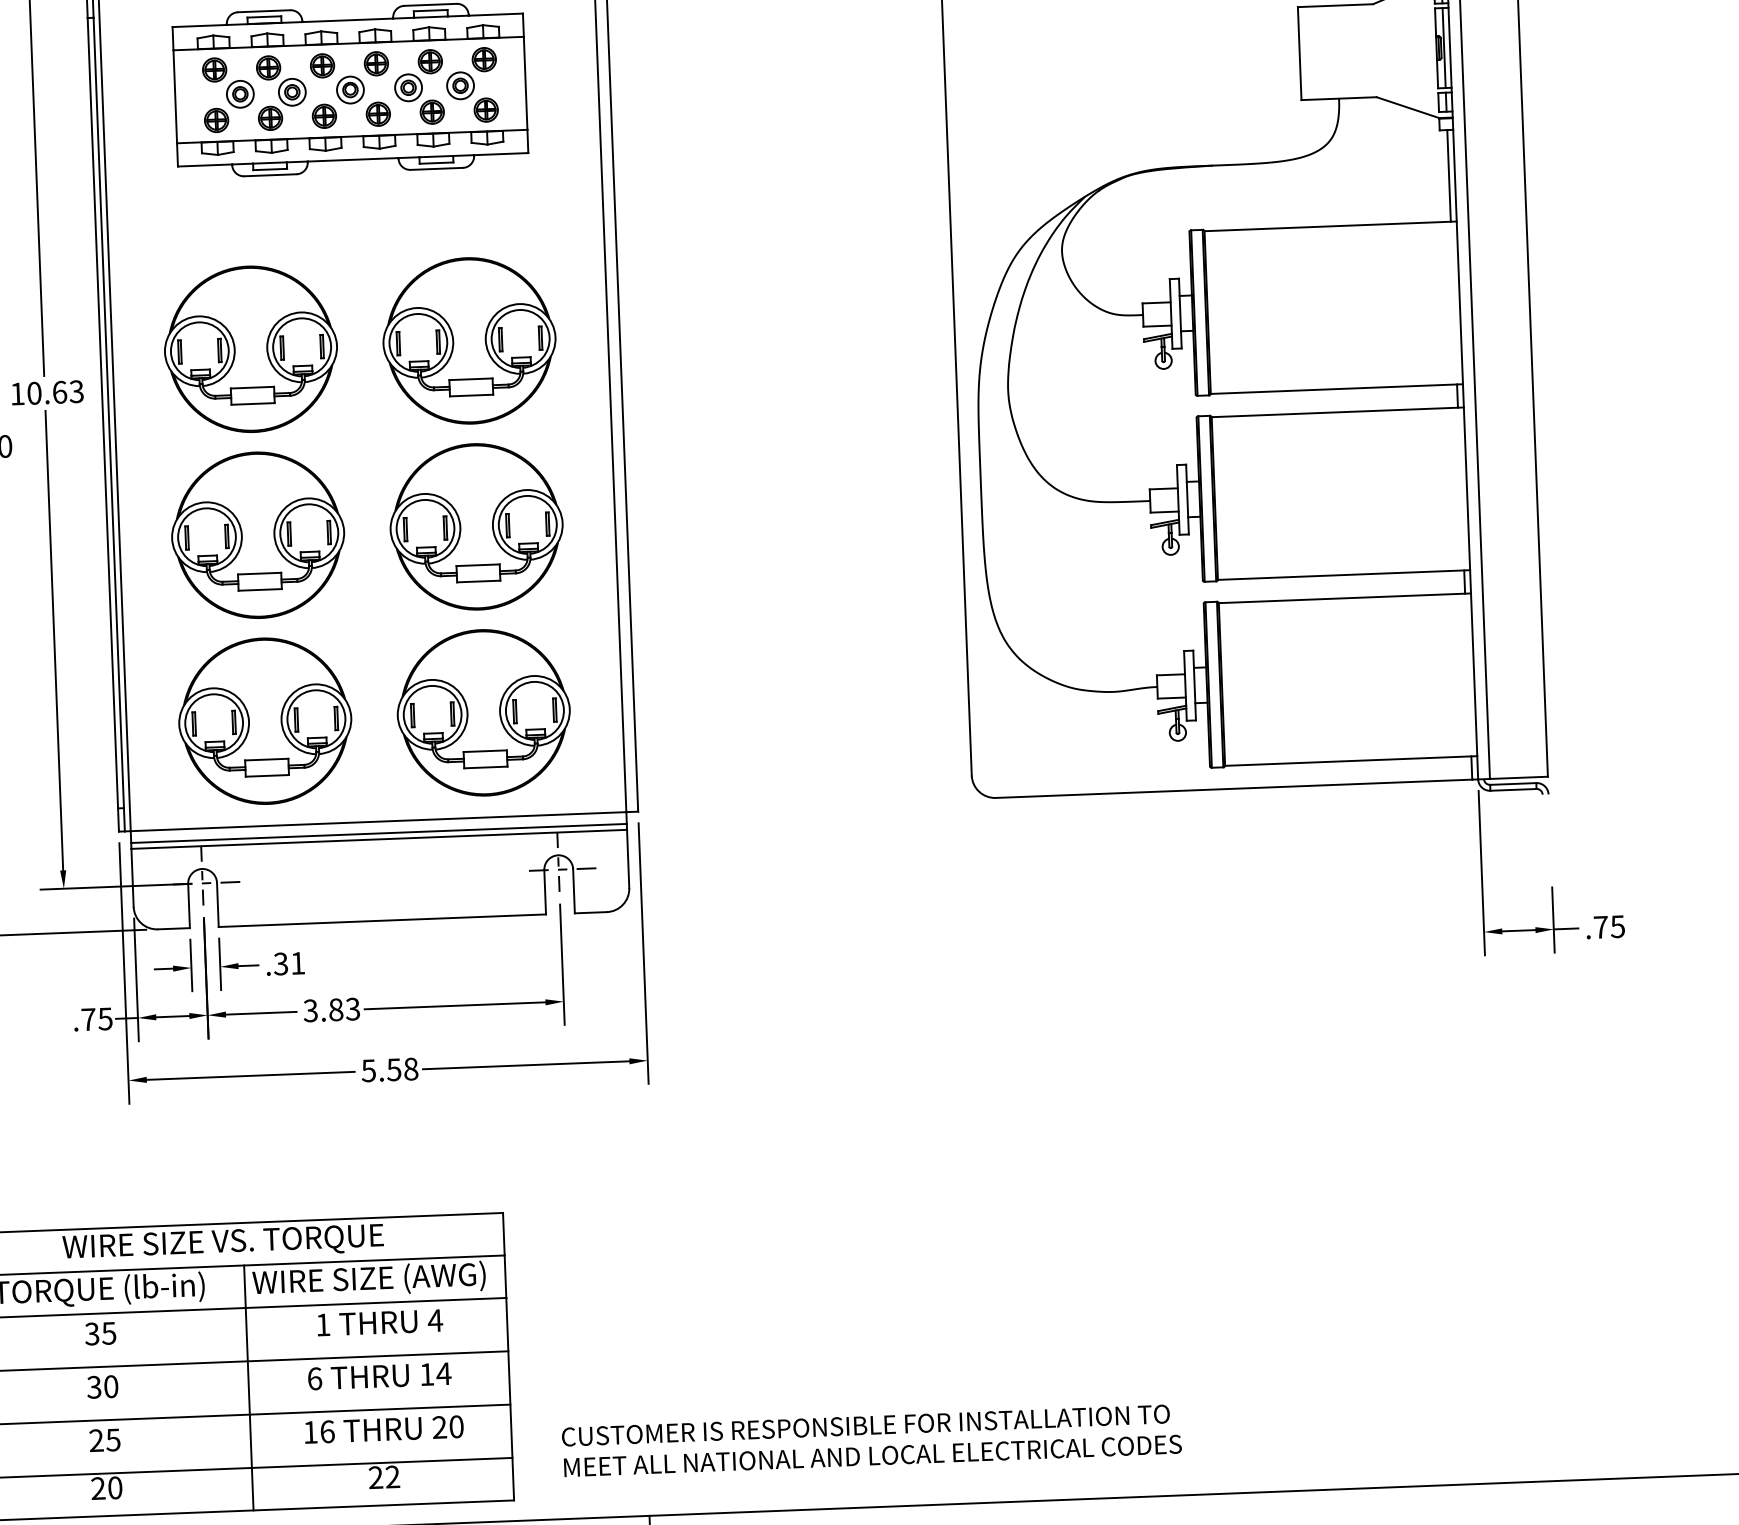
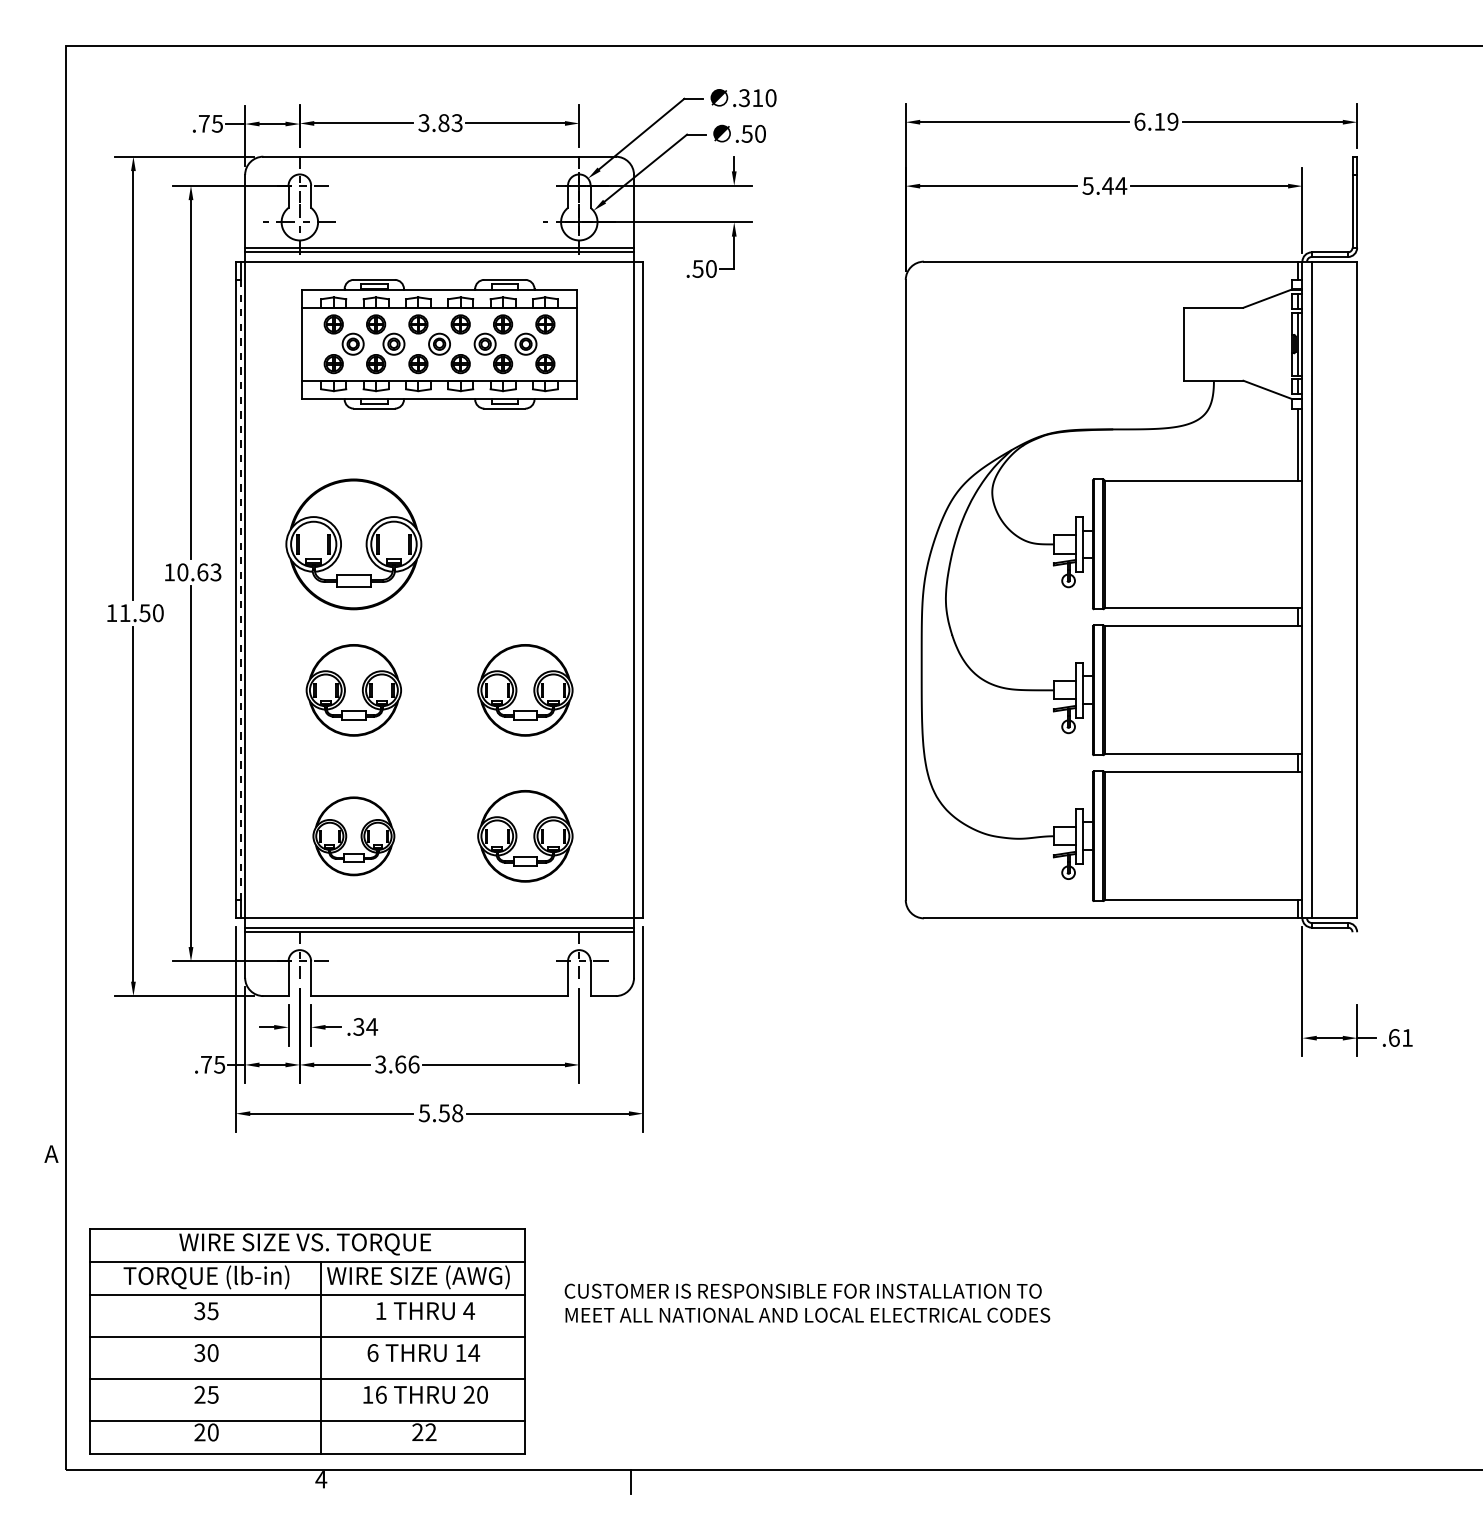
part: (469, 341) -> (525, 544), removed
line: (108, 413) -> (240, 590), solid -> dashed
part: (476, 527) -> (525, 690), size x0.7
part: (257, 535) -> (353, 690), size x0.7
part: (484, 713) -> (525, 836), size x0.7
part: (264, 721) -> (353, 836), size x0.6
text: (1608, 926) -> (1400, 1037), .75 -> .61
text: (298, 962) -> (372, 1026), .31 -> .34
text: (344, 1009) -> (407, 1064), 3.83 -> 3.66
text: (871, 1439) -> (807, 1302), moved

